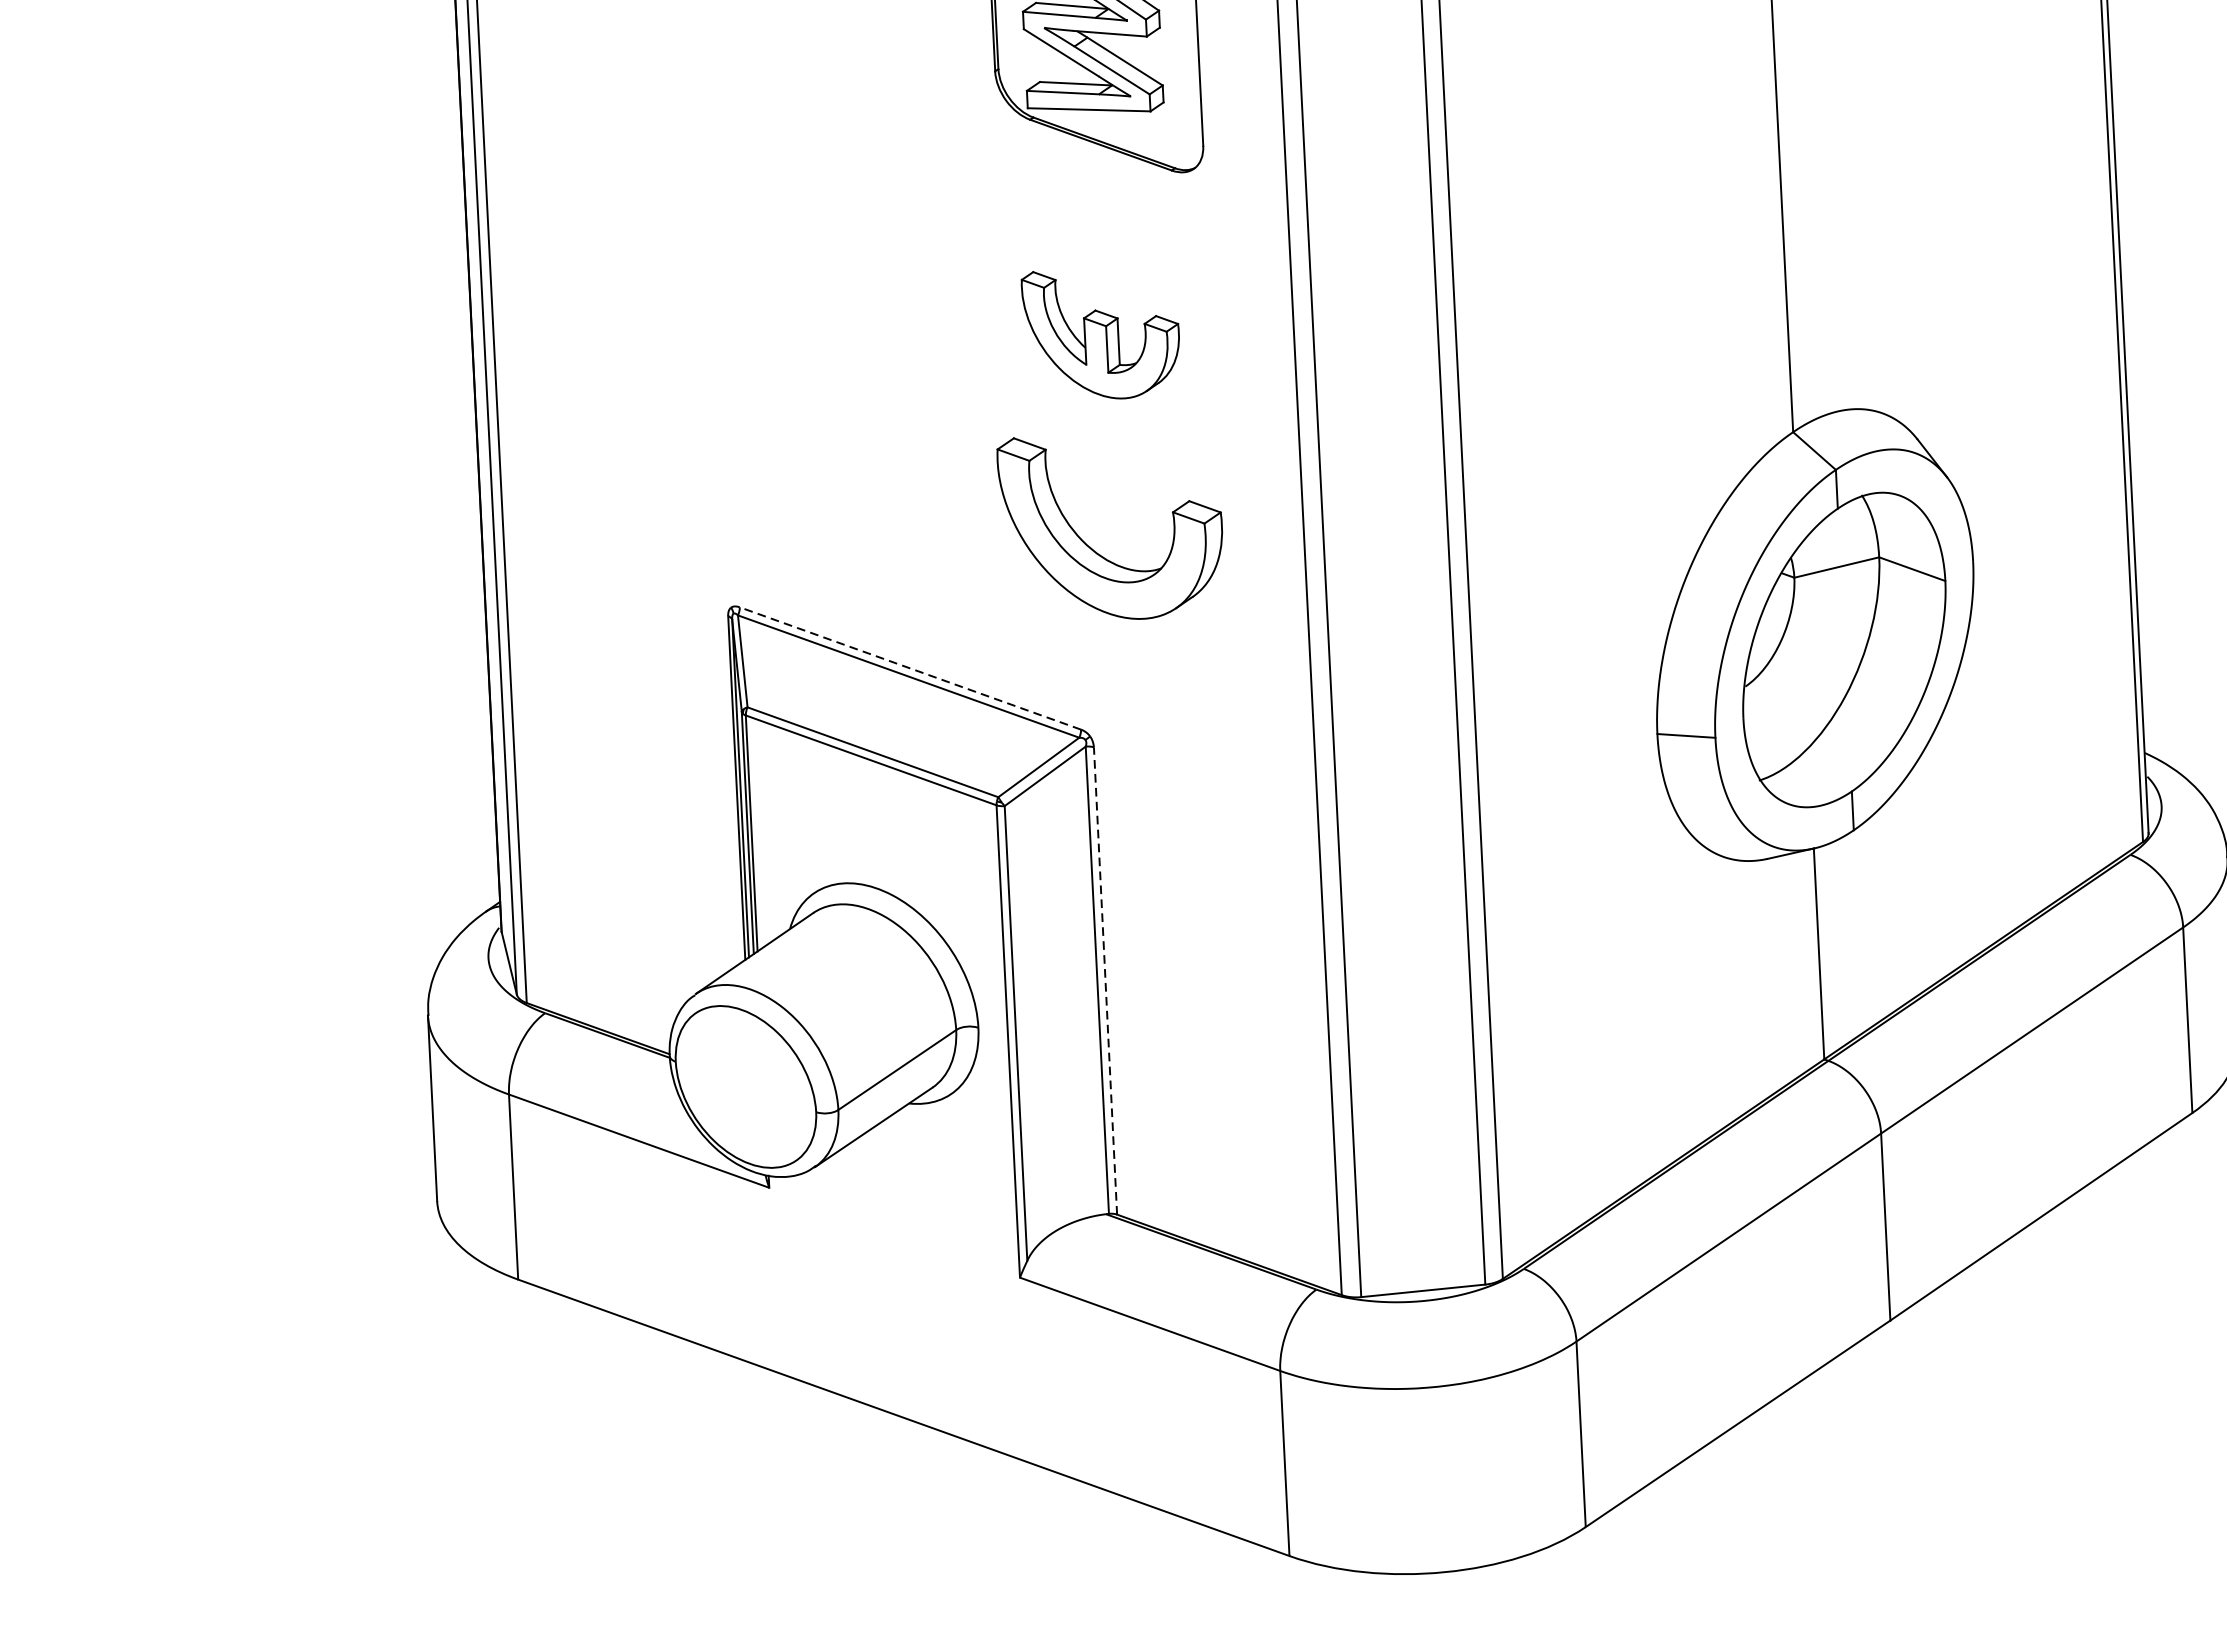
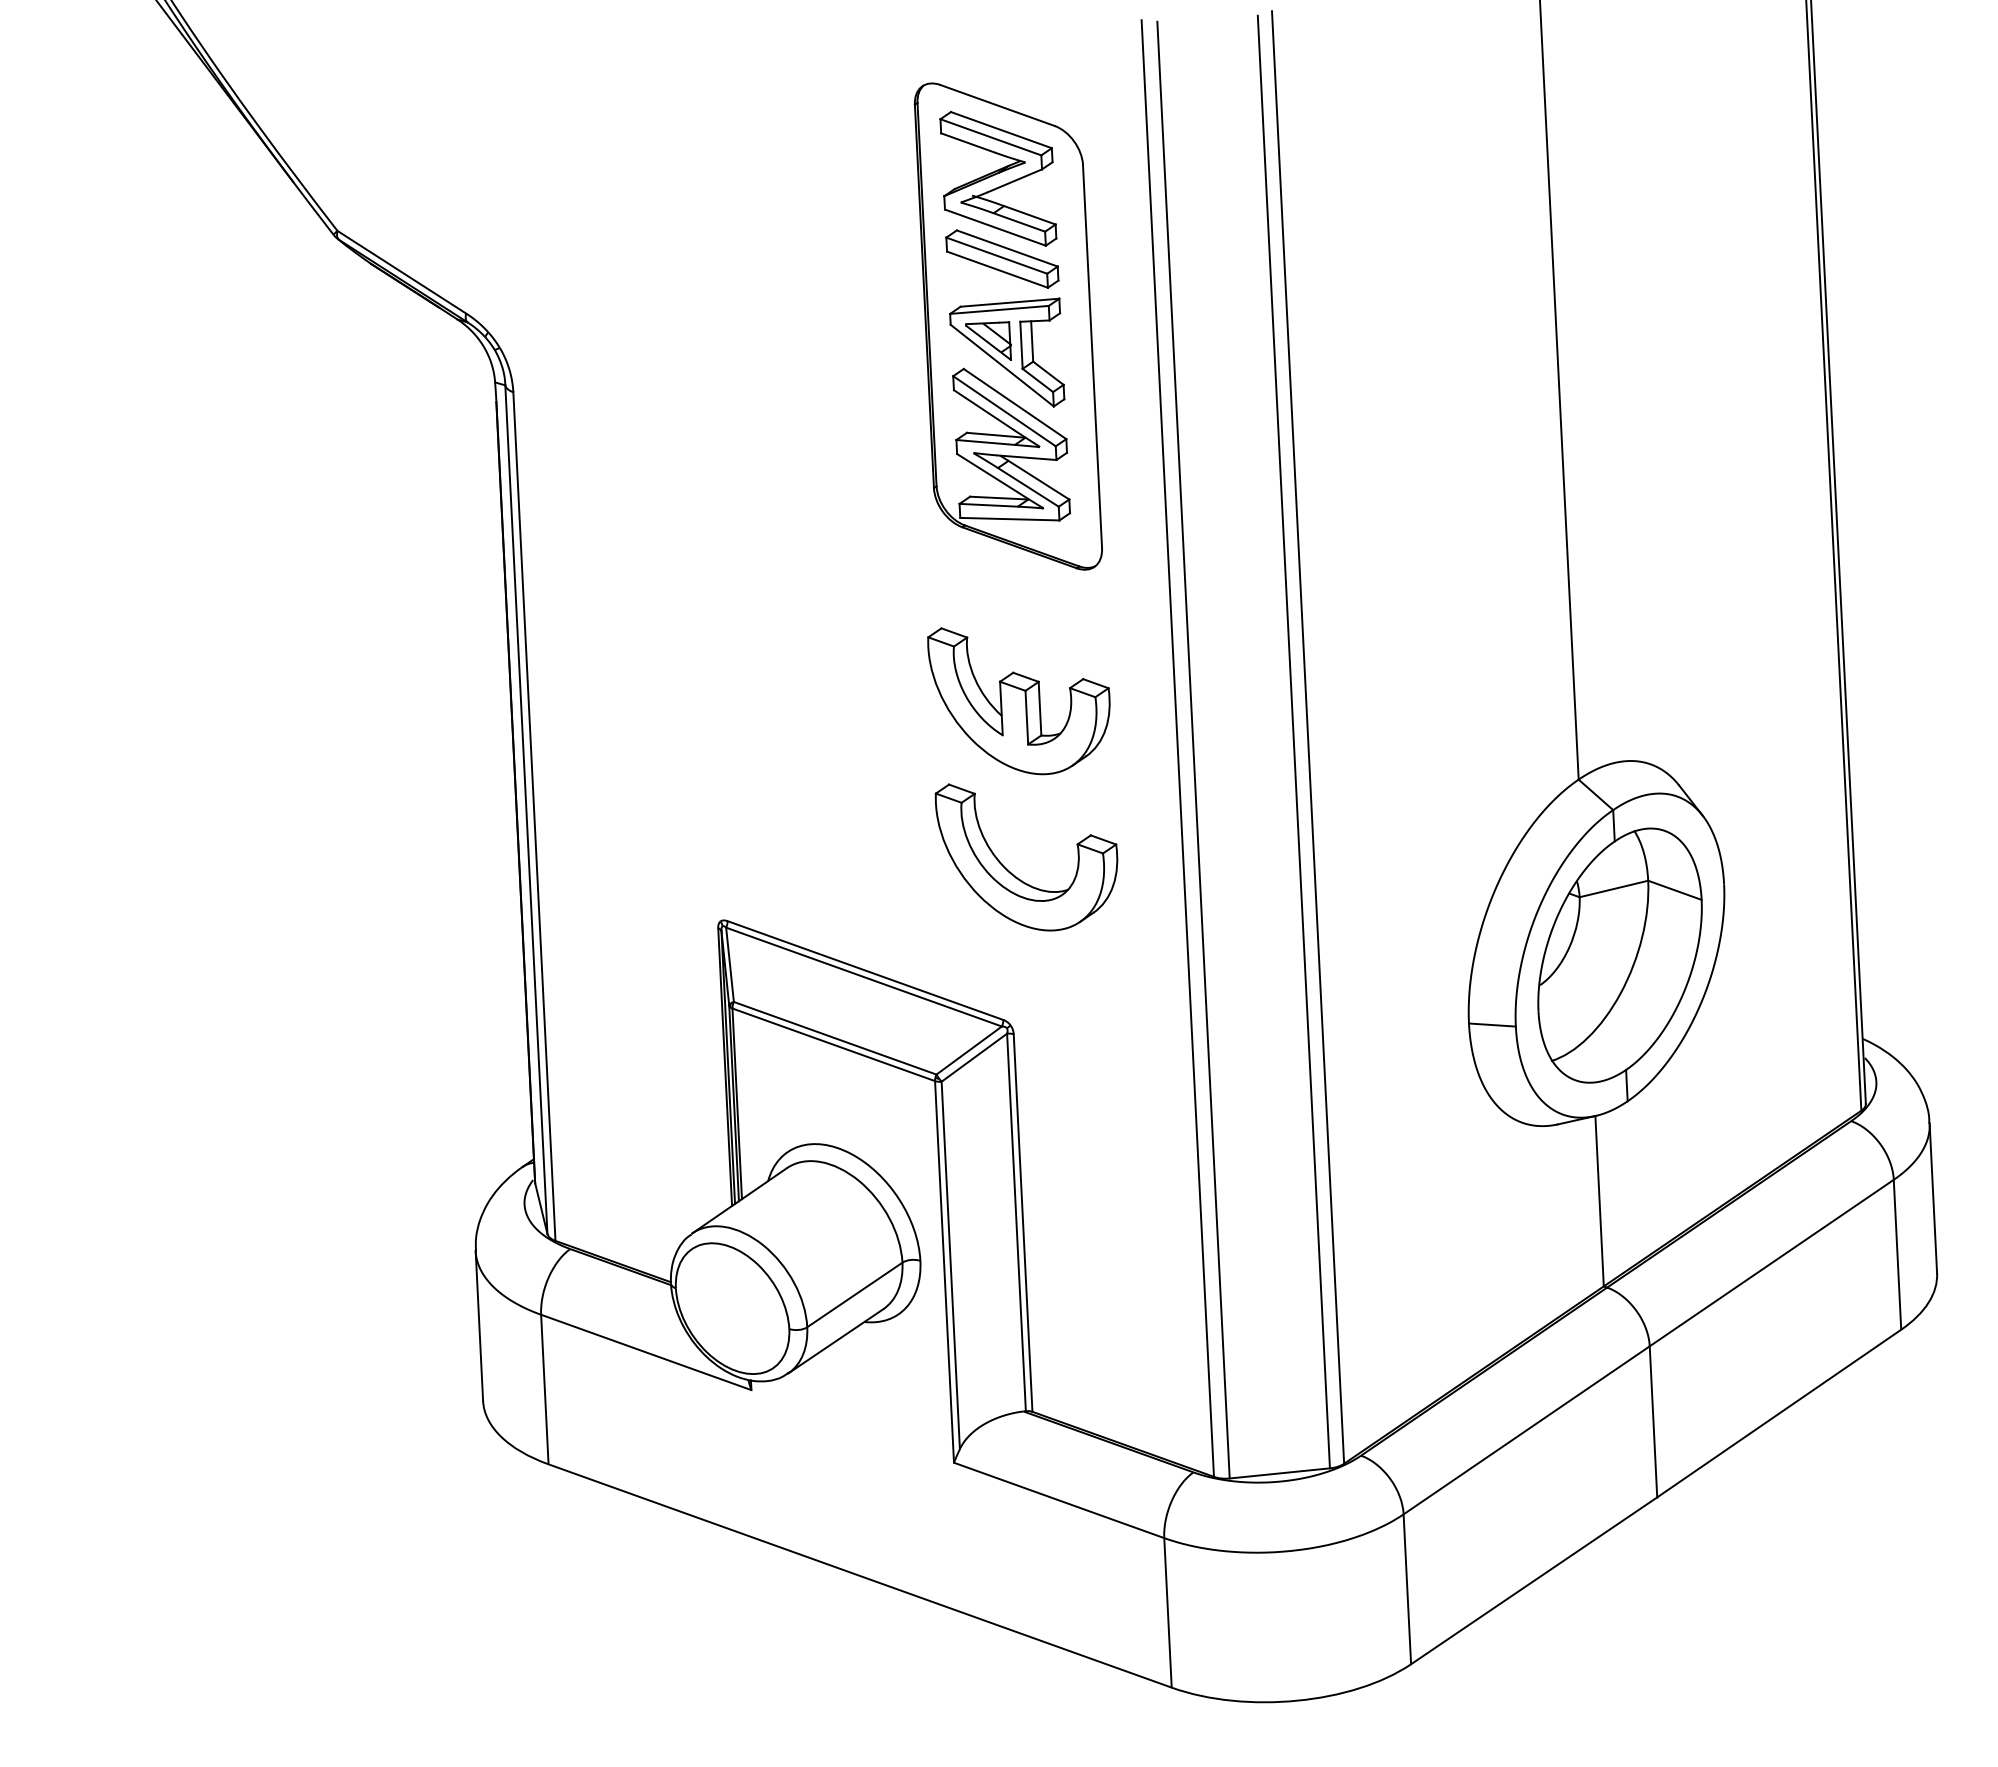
part: (1099, 335) -> (1018, 701), size x1.43
line: (909, 668) -> (864, 970), dashed -> solid
line: (1106, 981) -> (1023, 1223), dashed -> solid

